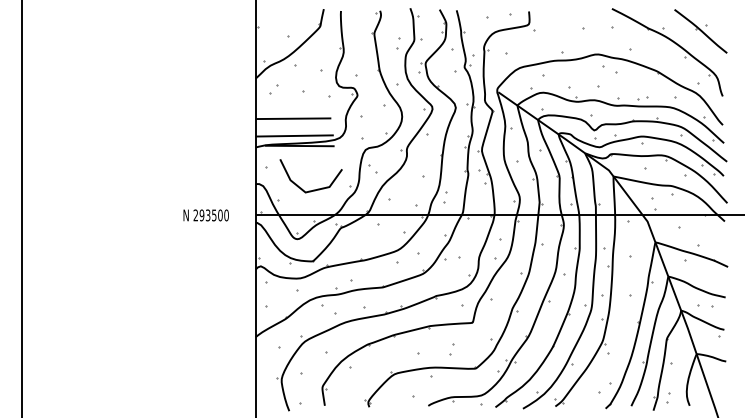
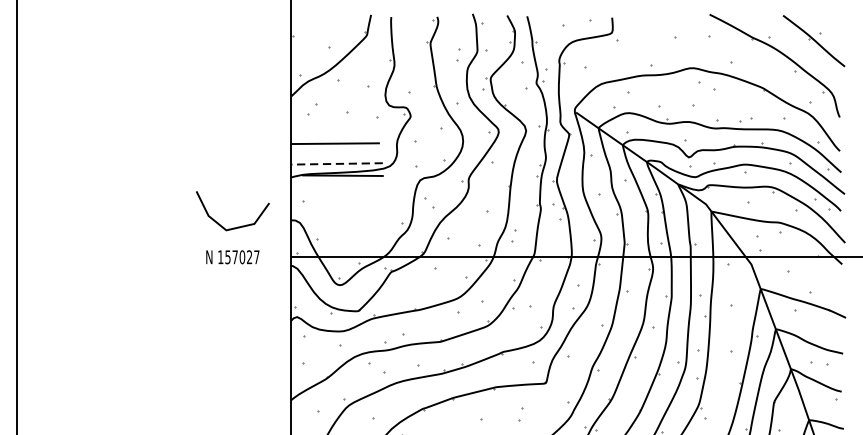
line: (294, 135) -> (336, 163), solid -> dashed
line: (313, 189) -> (235, 226), moved
text: (210, 215) -> (237, 257), 293500 -> 157027

